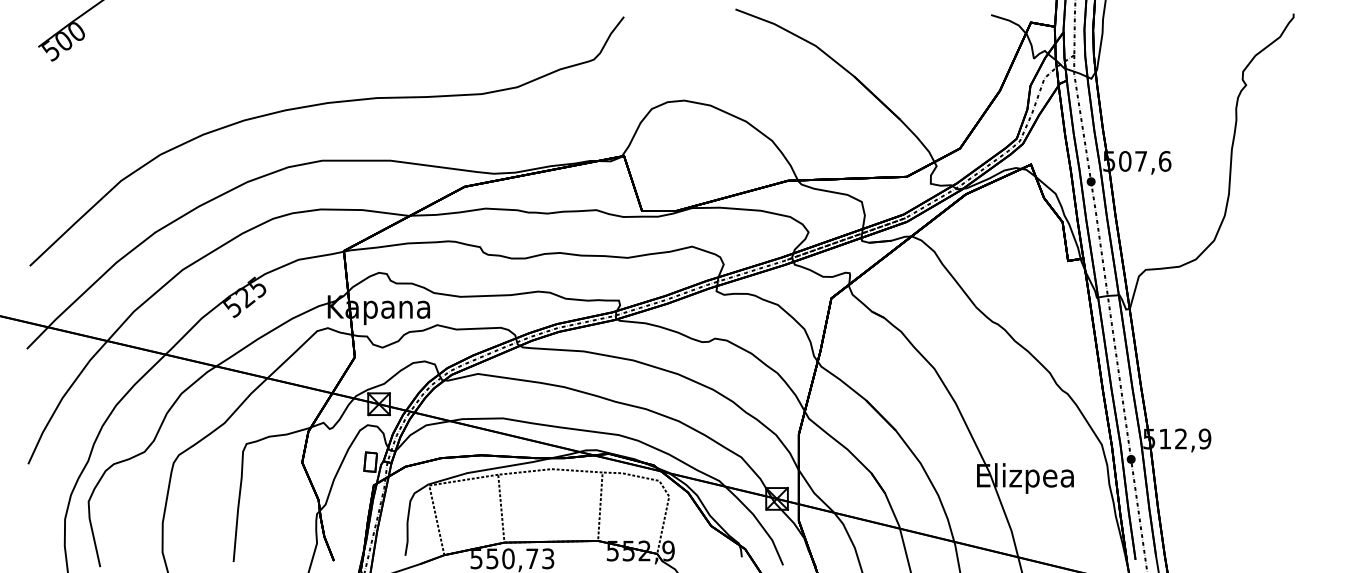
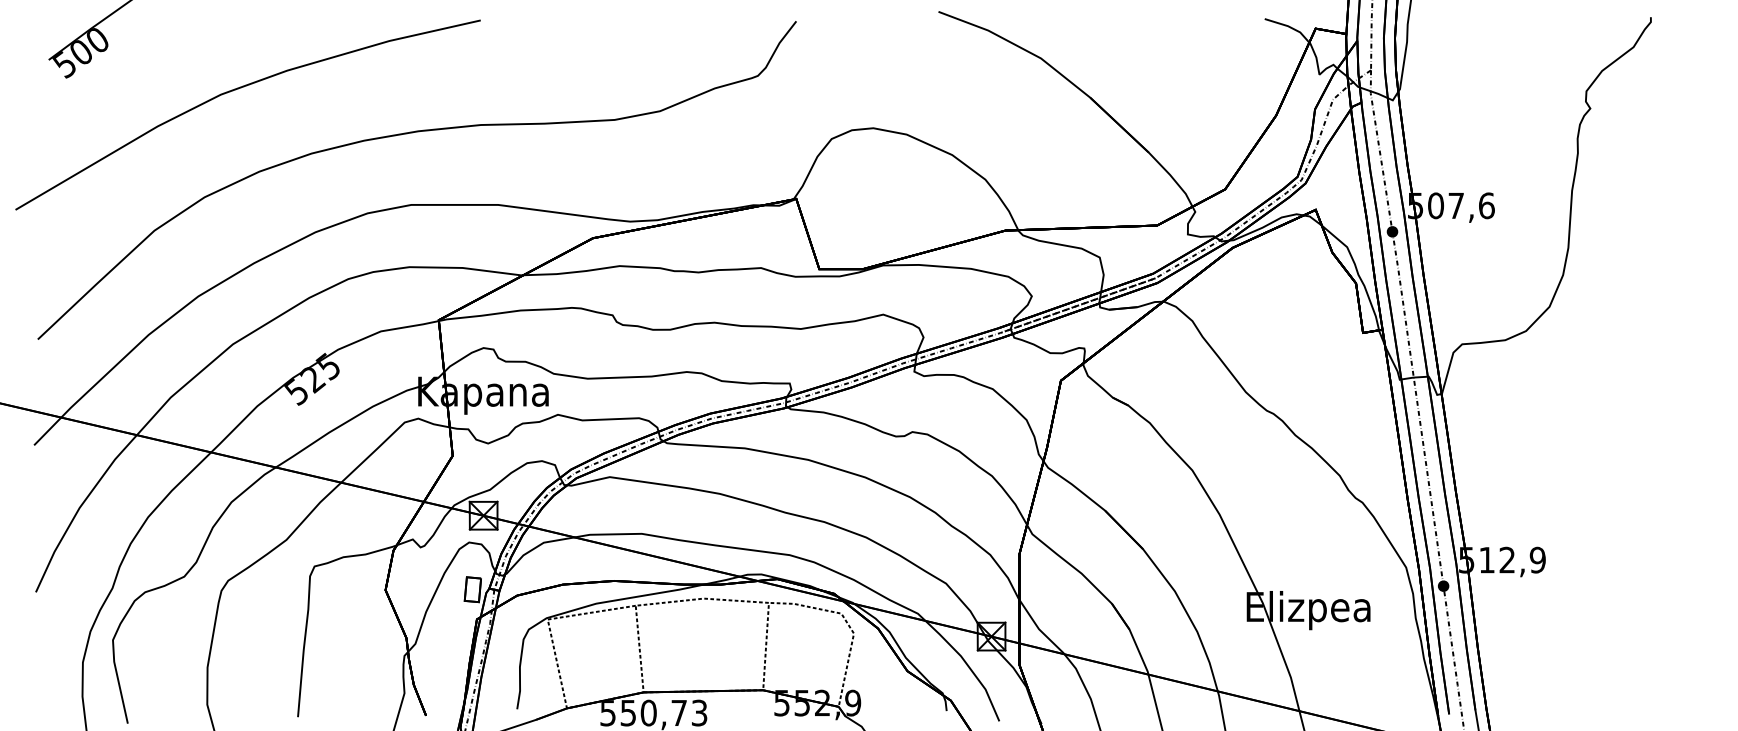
curve: (187, 70) -> (238, 89), added

